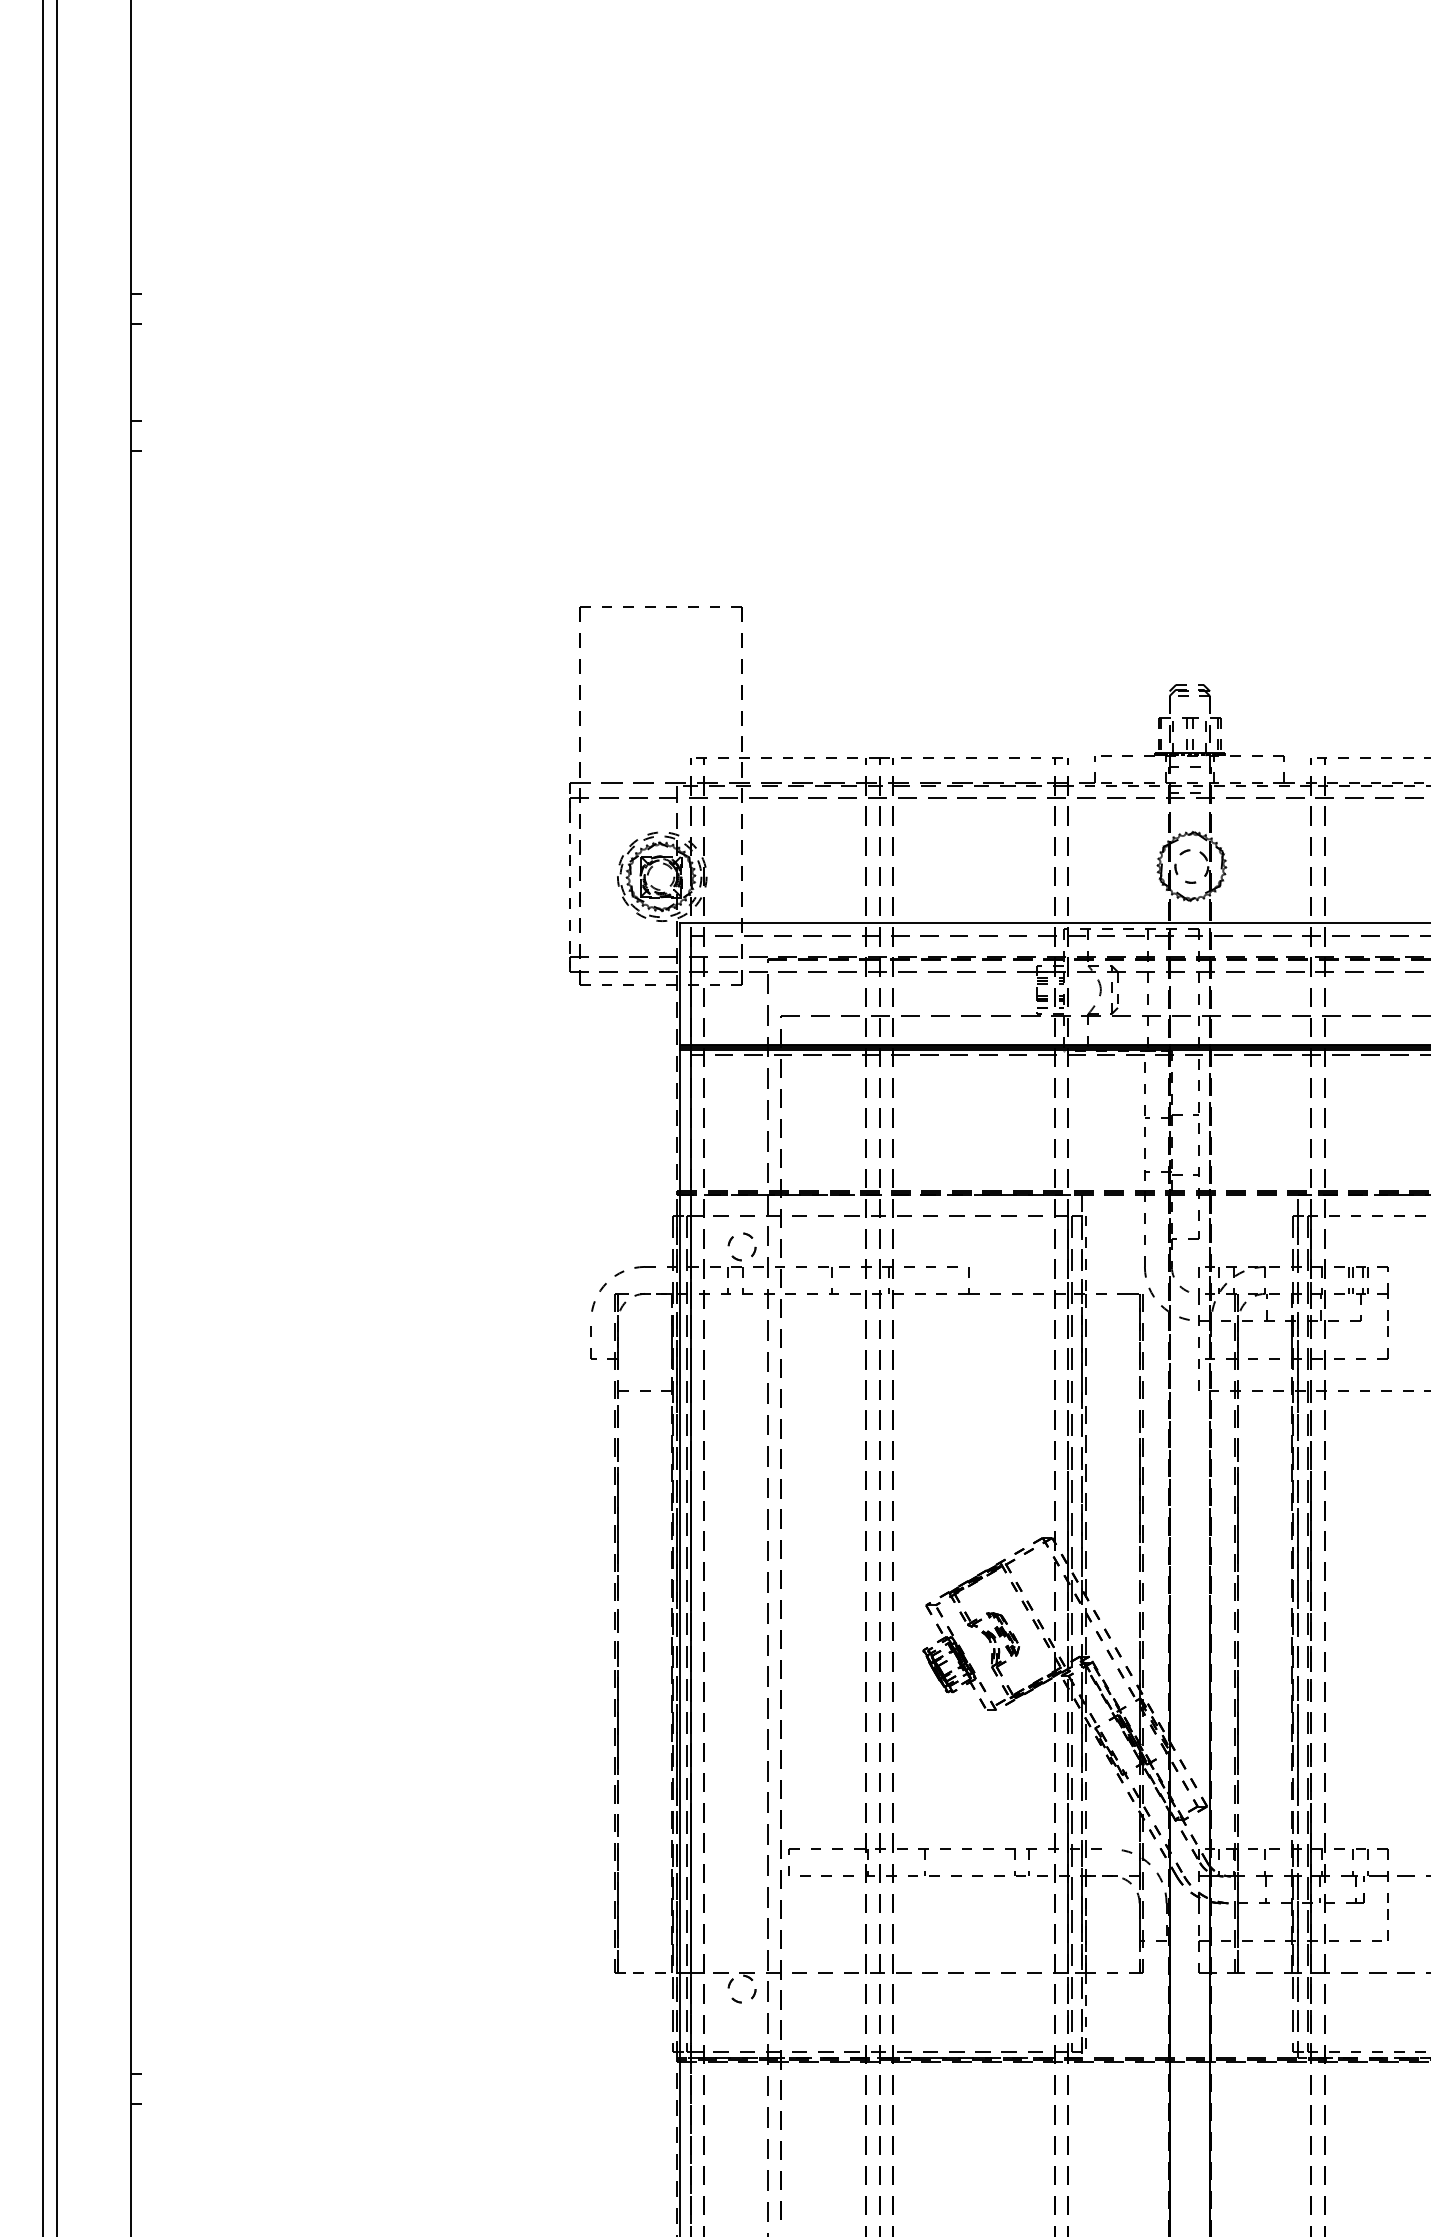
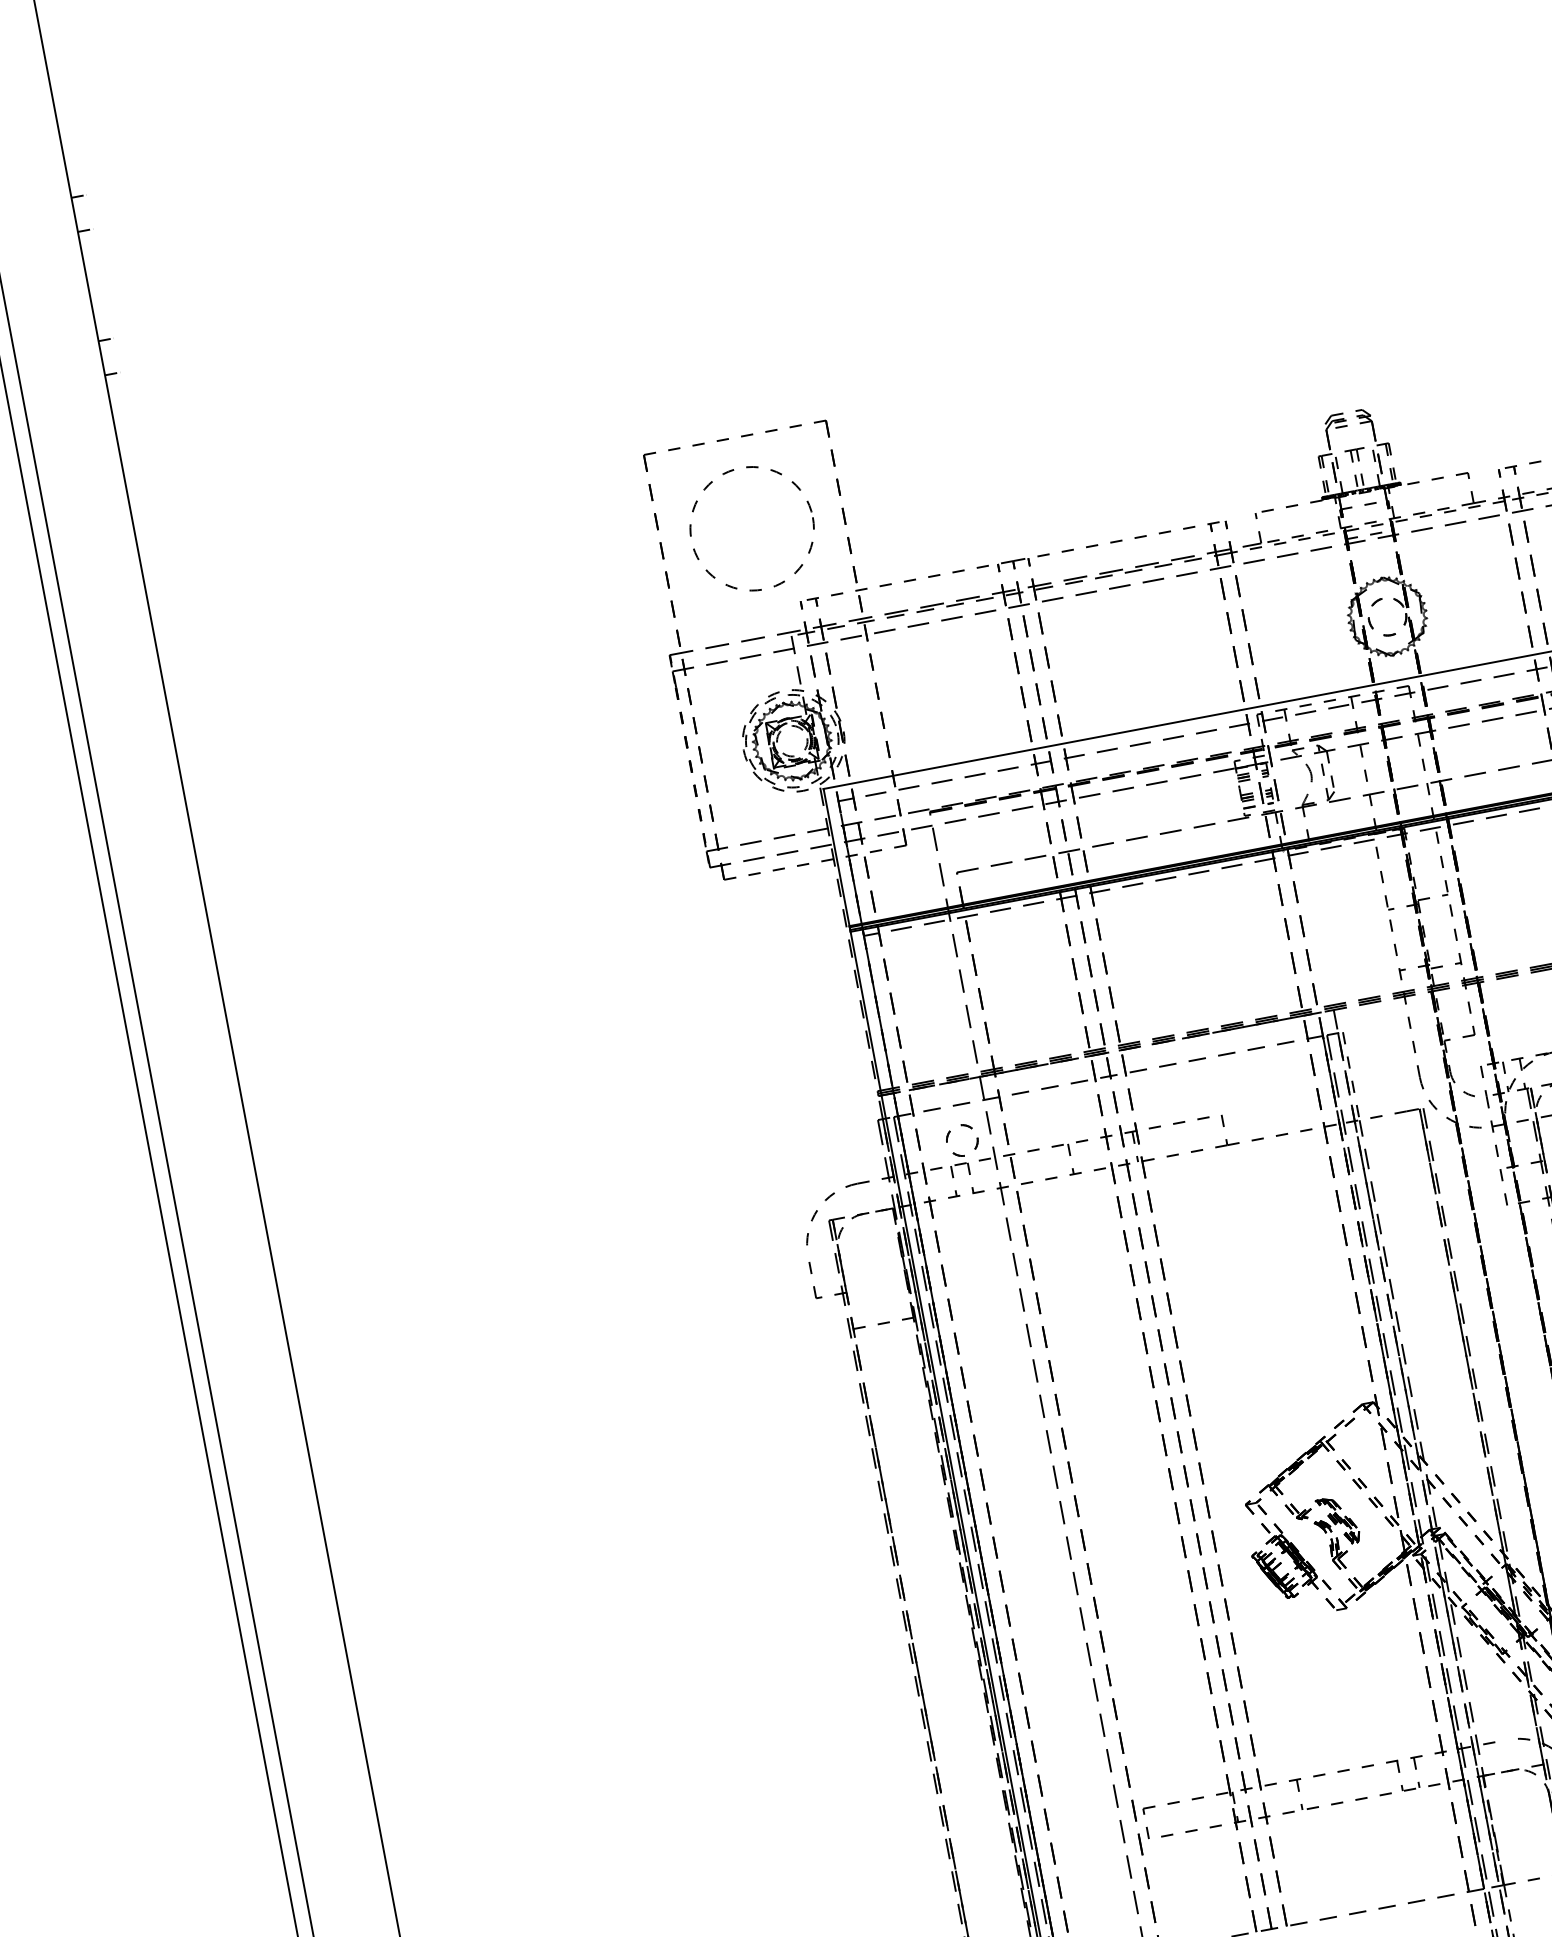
circle: (660, 687) -> (751, 528), added

